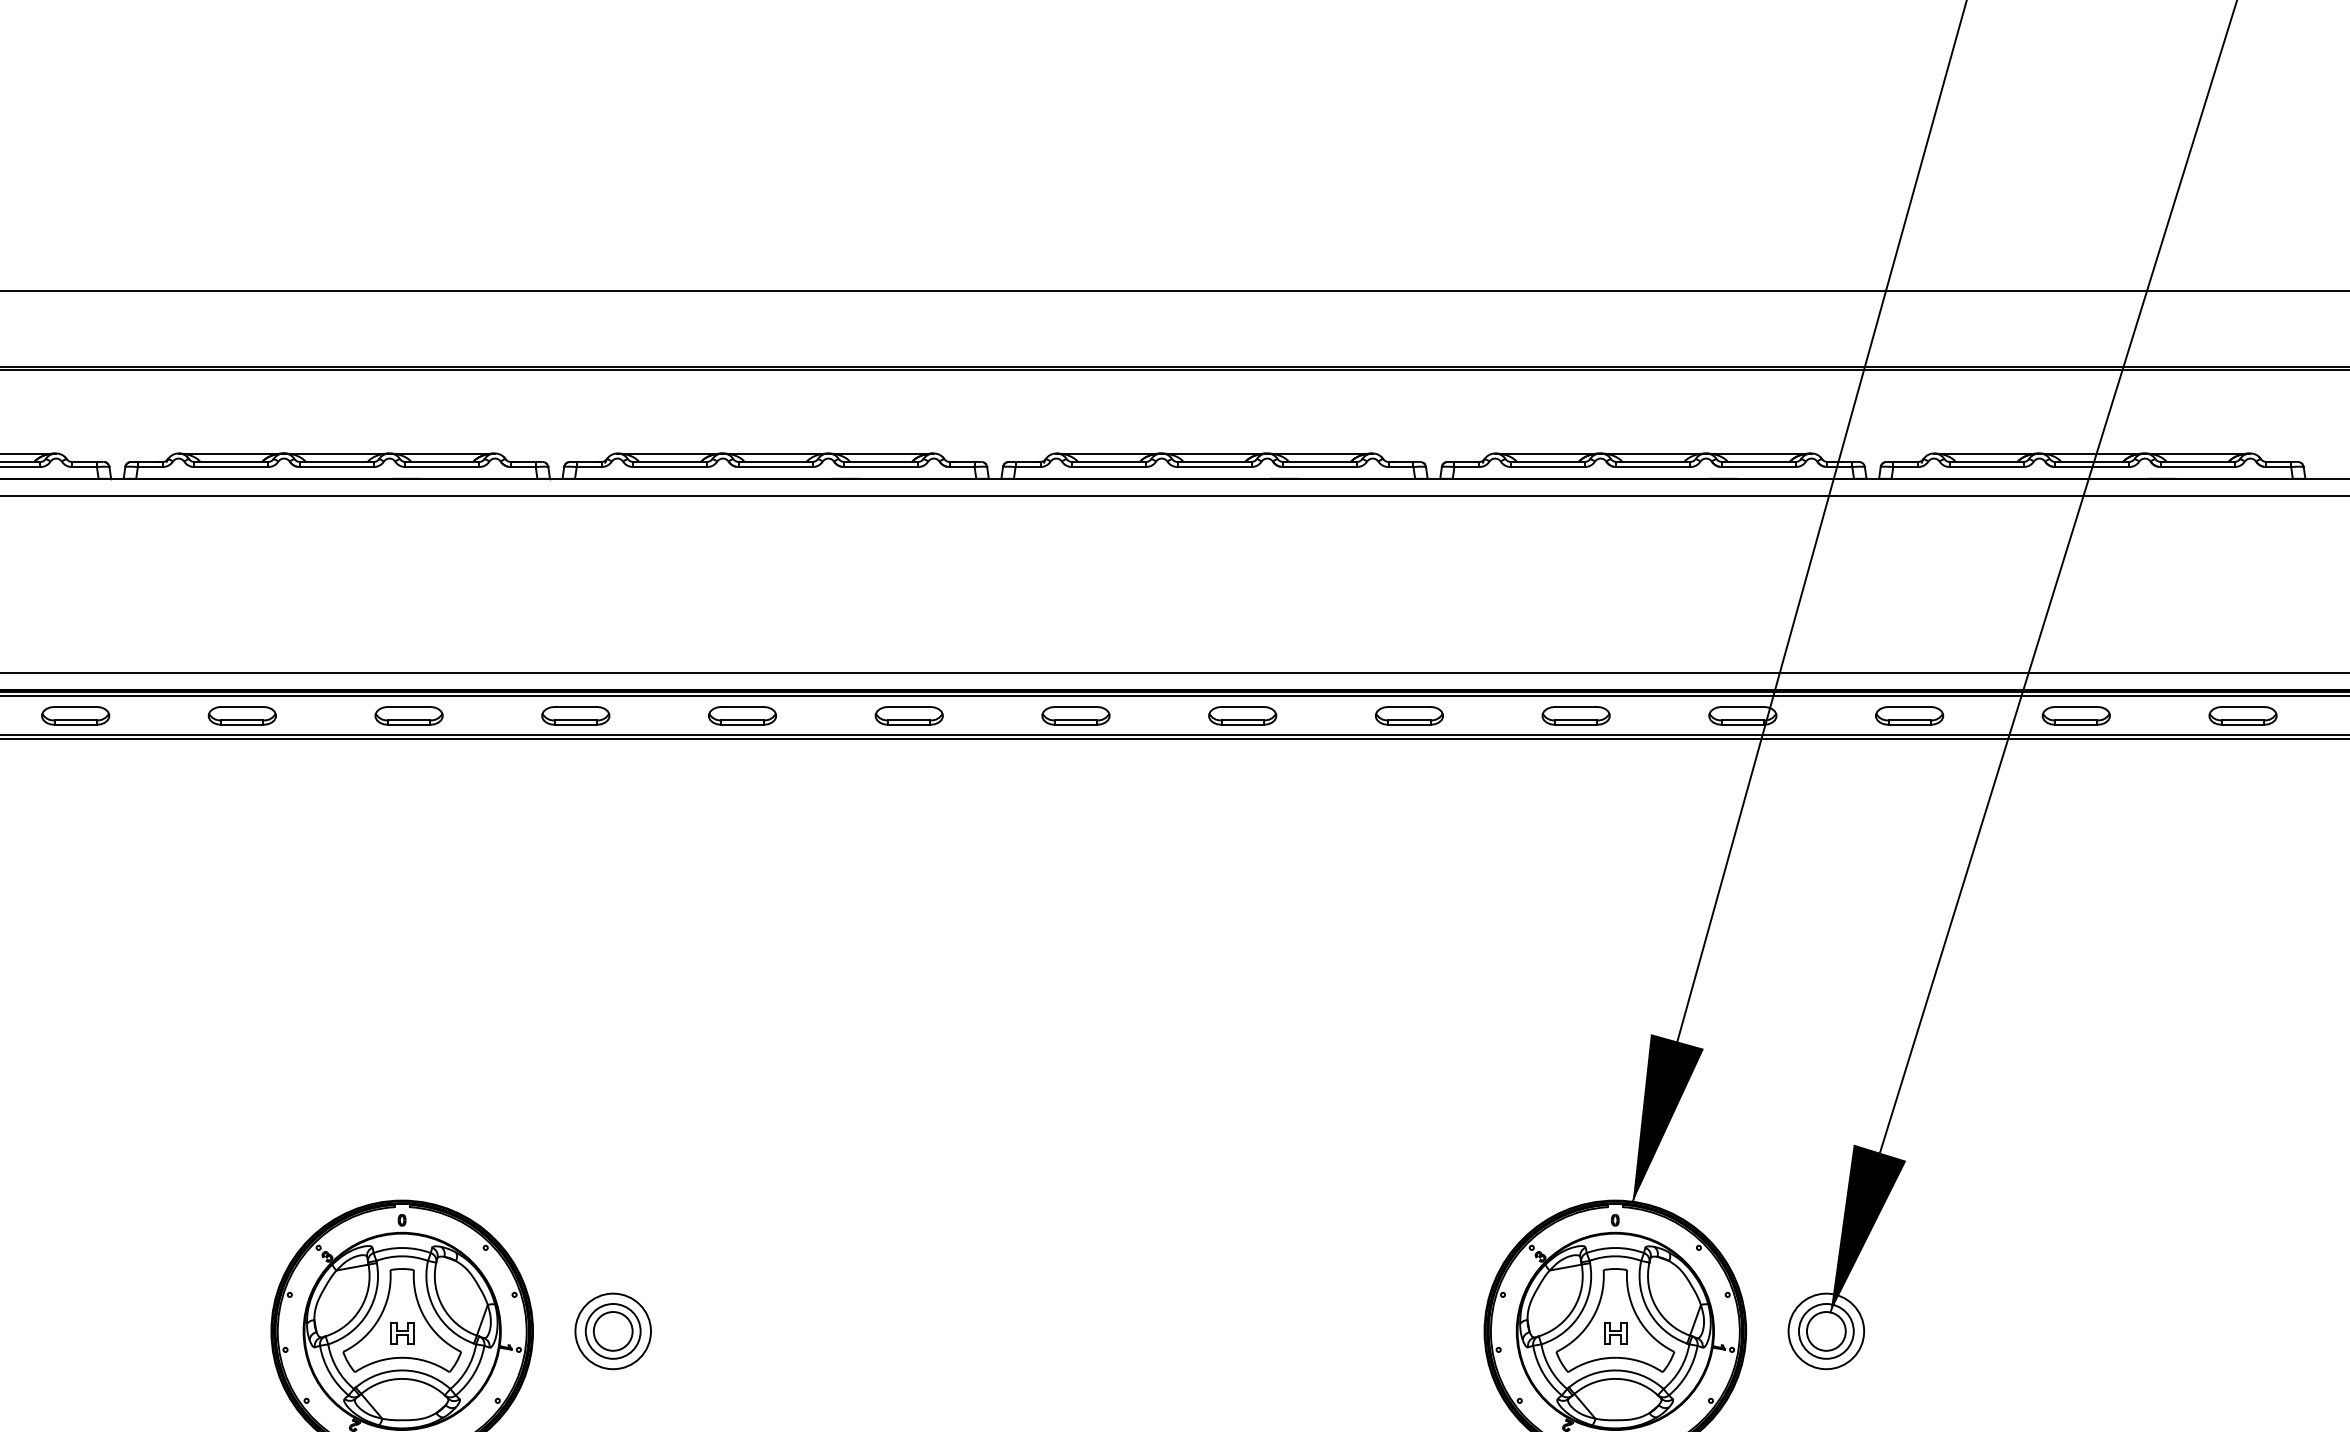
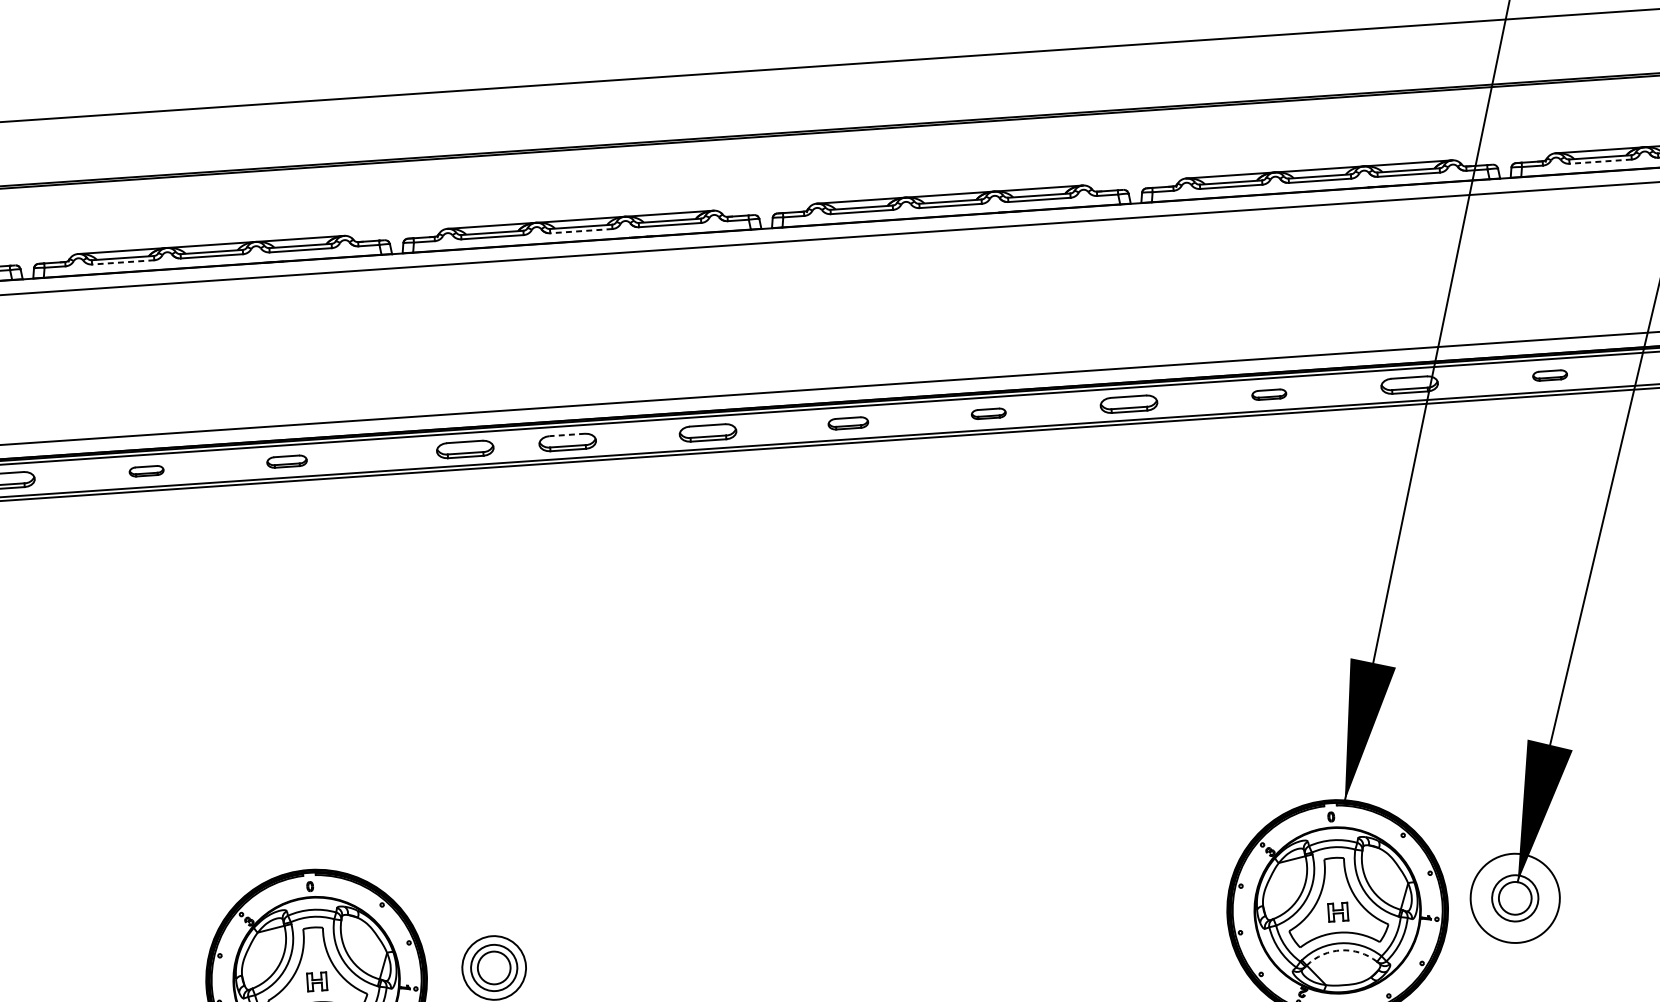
line: (231, 467) -> (123, 262), solid -> dashed
line: (775, 467) -> (581, 231), solid -> dashed
line: (1986, 467) -> (1600, 162), solid -> dashed
line: (742, 706) -> (567, 434), solid -> dashed
part: (241, 715) -> (146, 470), size x0.6
part: (408, 715) -> (286, 461), size x0.7
part: (575, 715) -> (465, 449), moved
part: (1075, 715) -> (847, 423), size x0.7
part: (1242, 715) -> (988, 413), size x0.6
part: (1575, 715) -> (1268, 394), size x0.6
part: (1909, 715) -> (1549, 375), size x0.6
circle: (1826, 1331) -> (1515, 898), size x1.4
arc: (1616, 1378) -> (1341, 950), solid -> dashed

